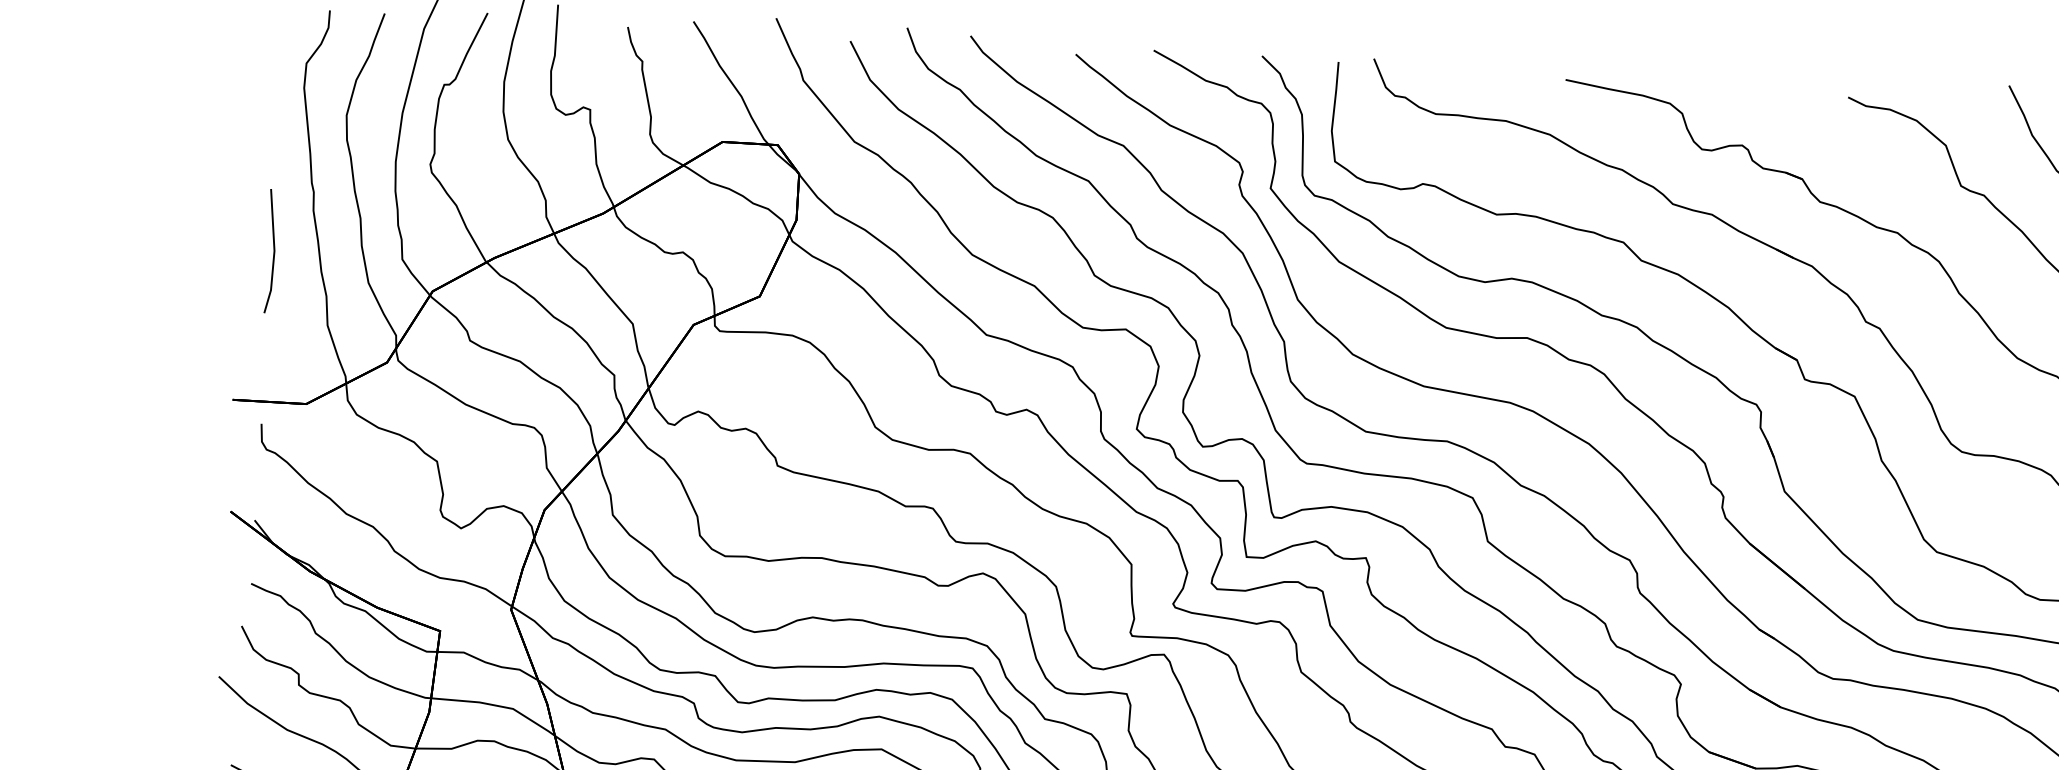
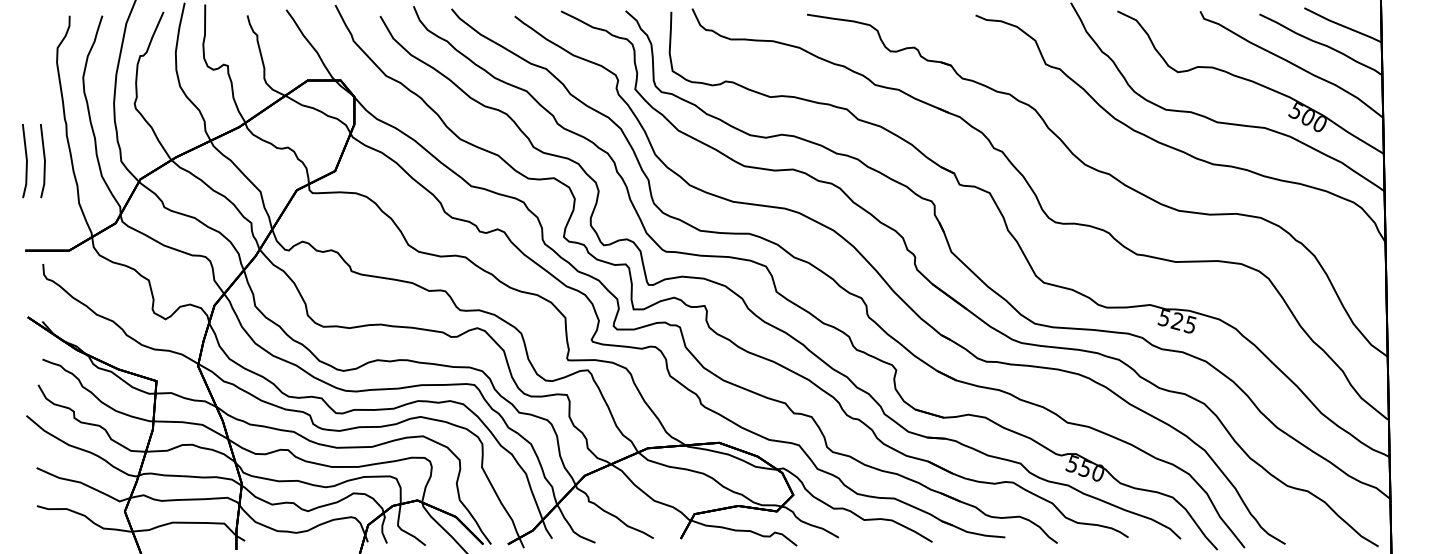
line: (243, 250) -> (26, 161), added

